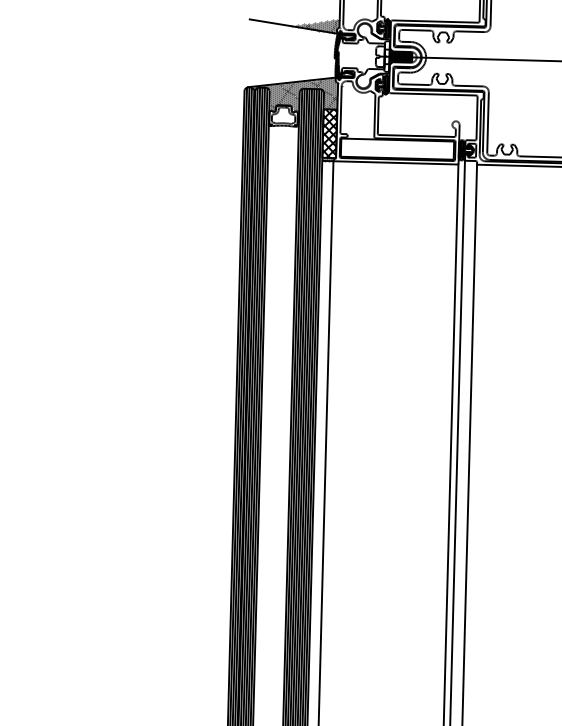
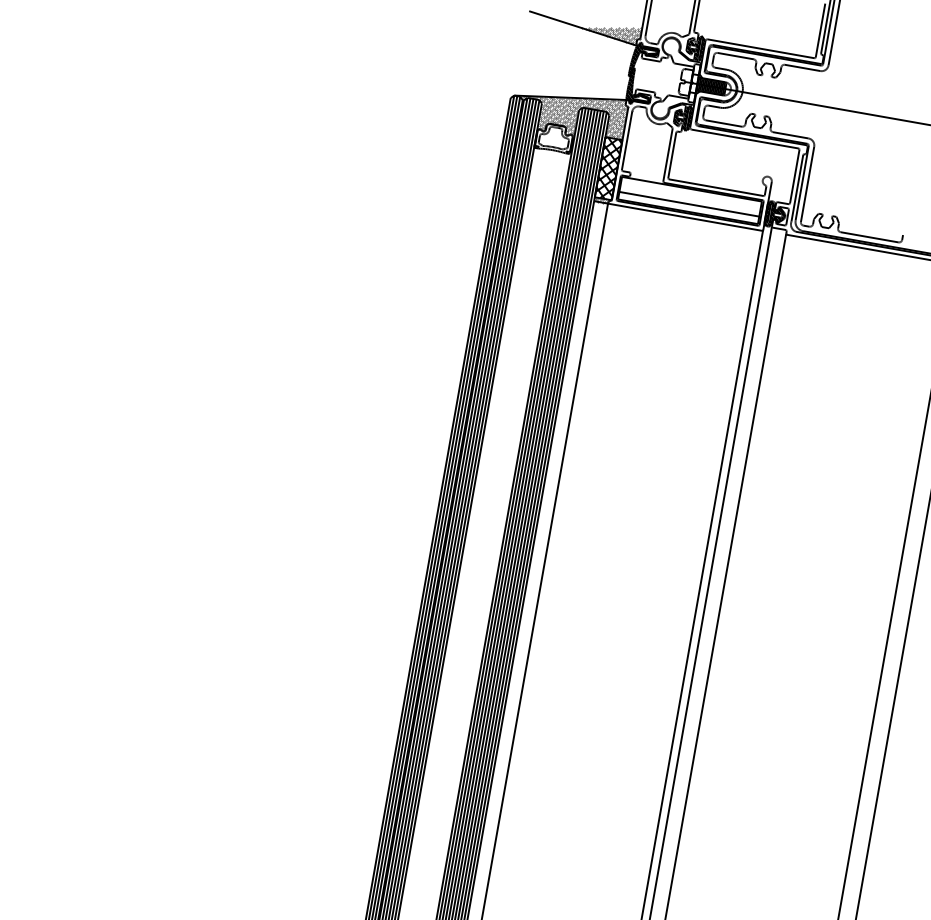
line: (397, 151) -> (689, 203), added

